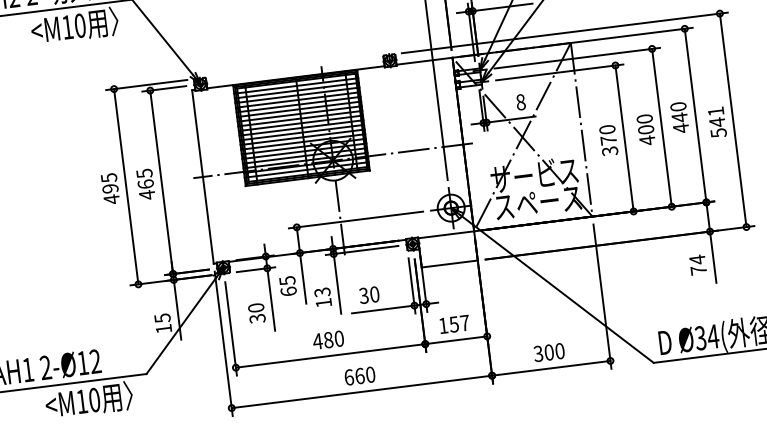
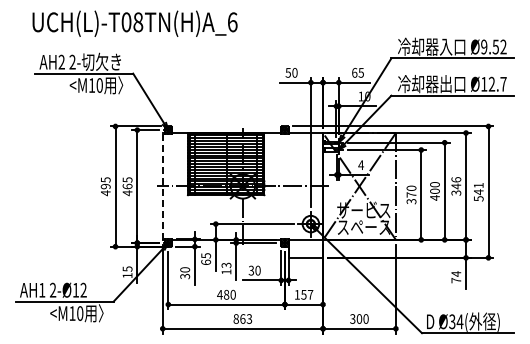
text: (519, 102) -> (360, 165), 8 -> 4
text: (680, 117) -> (456, 186), 440 -> 346
line: (202, 175) -> (162, 185), solid -> dashed
text: (359, 375) -> (242, 318), 660 -> 863

